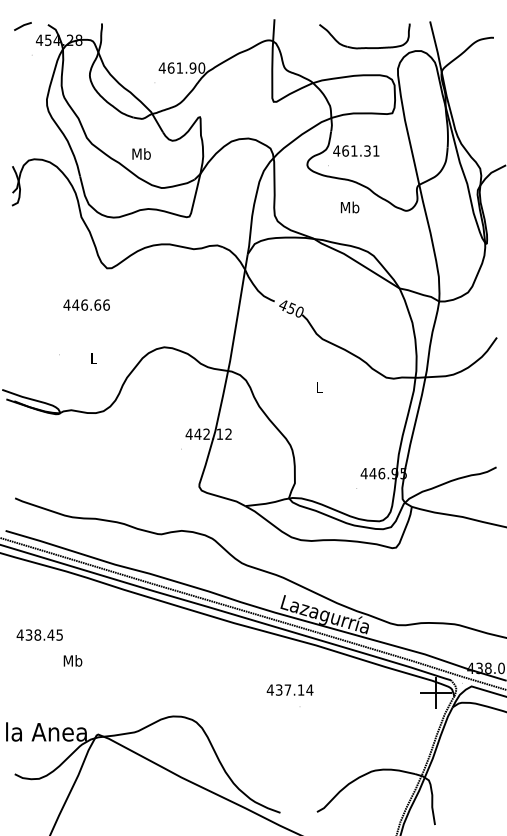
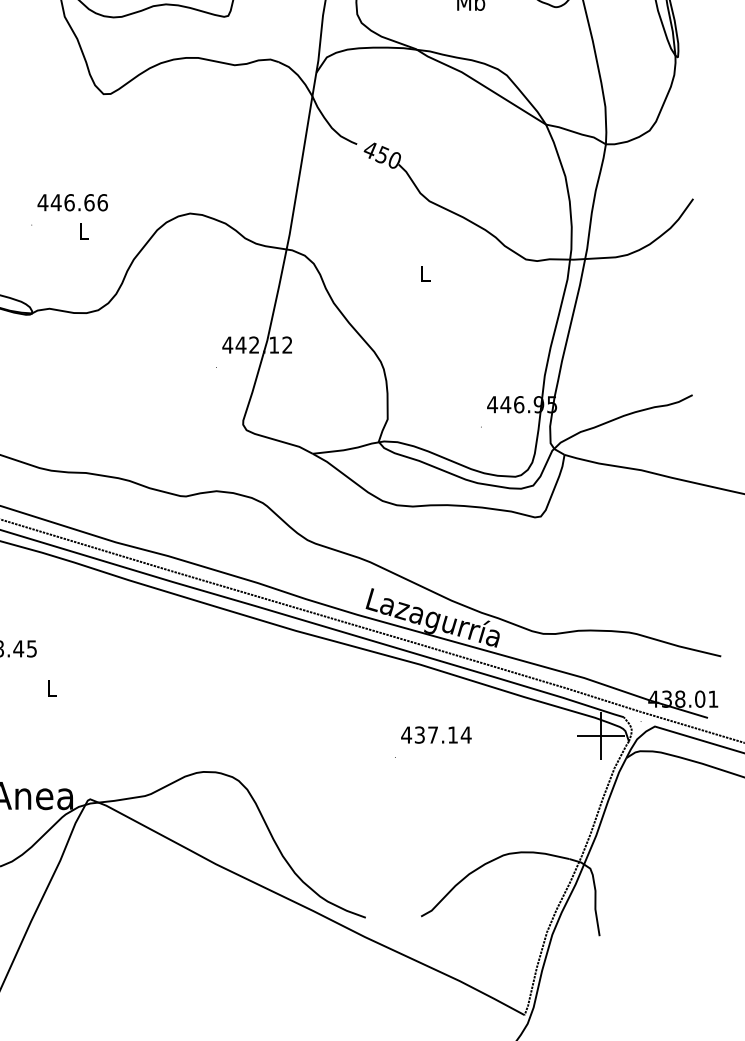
text: (86, 304) -> (72, 201), moved
text: (72, 660) -> (51, 687), Mb -> L
text: (289, 689) -> (435, 734), moved

